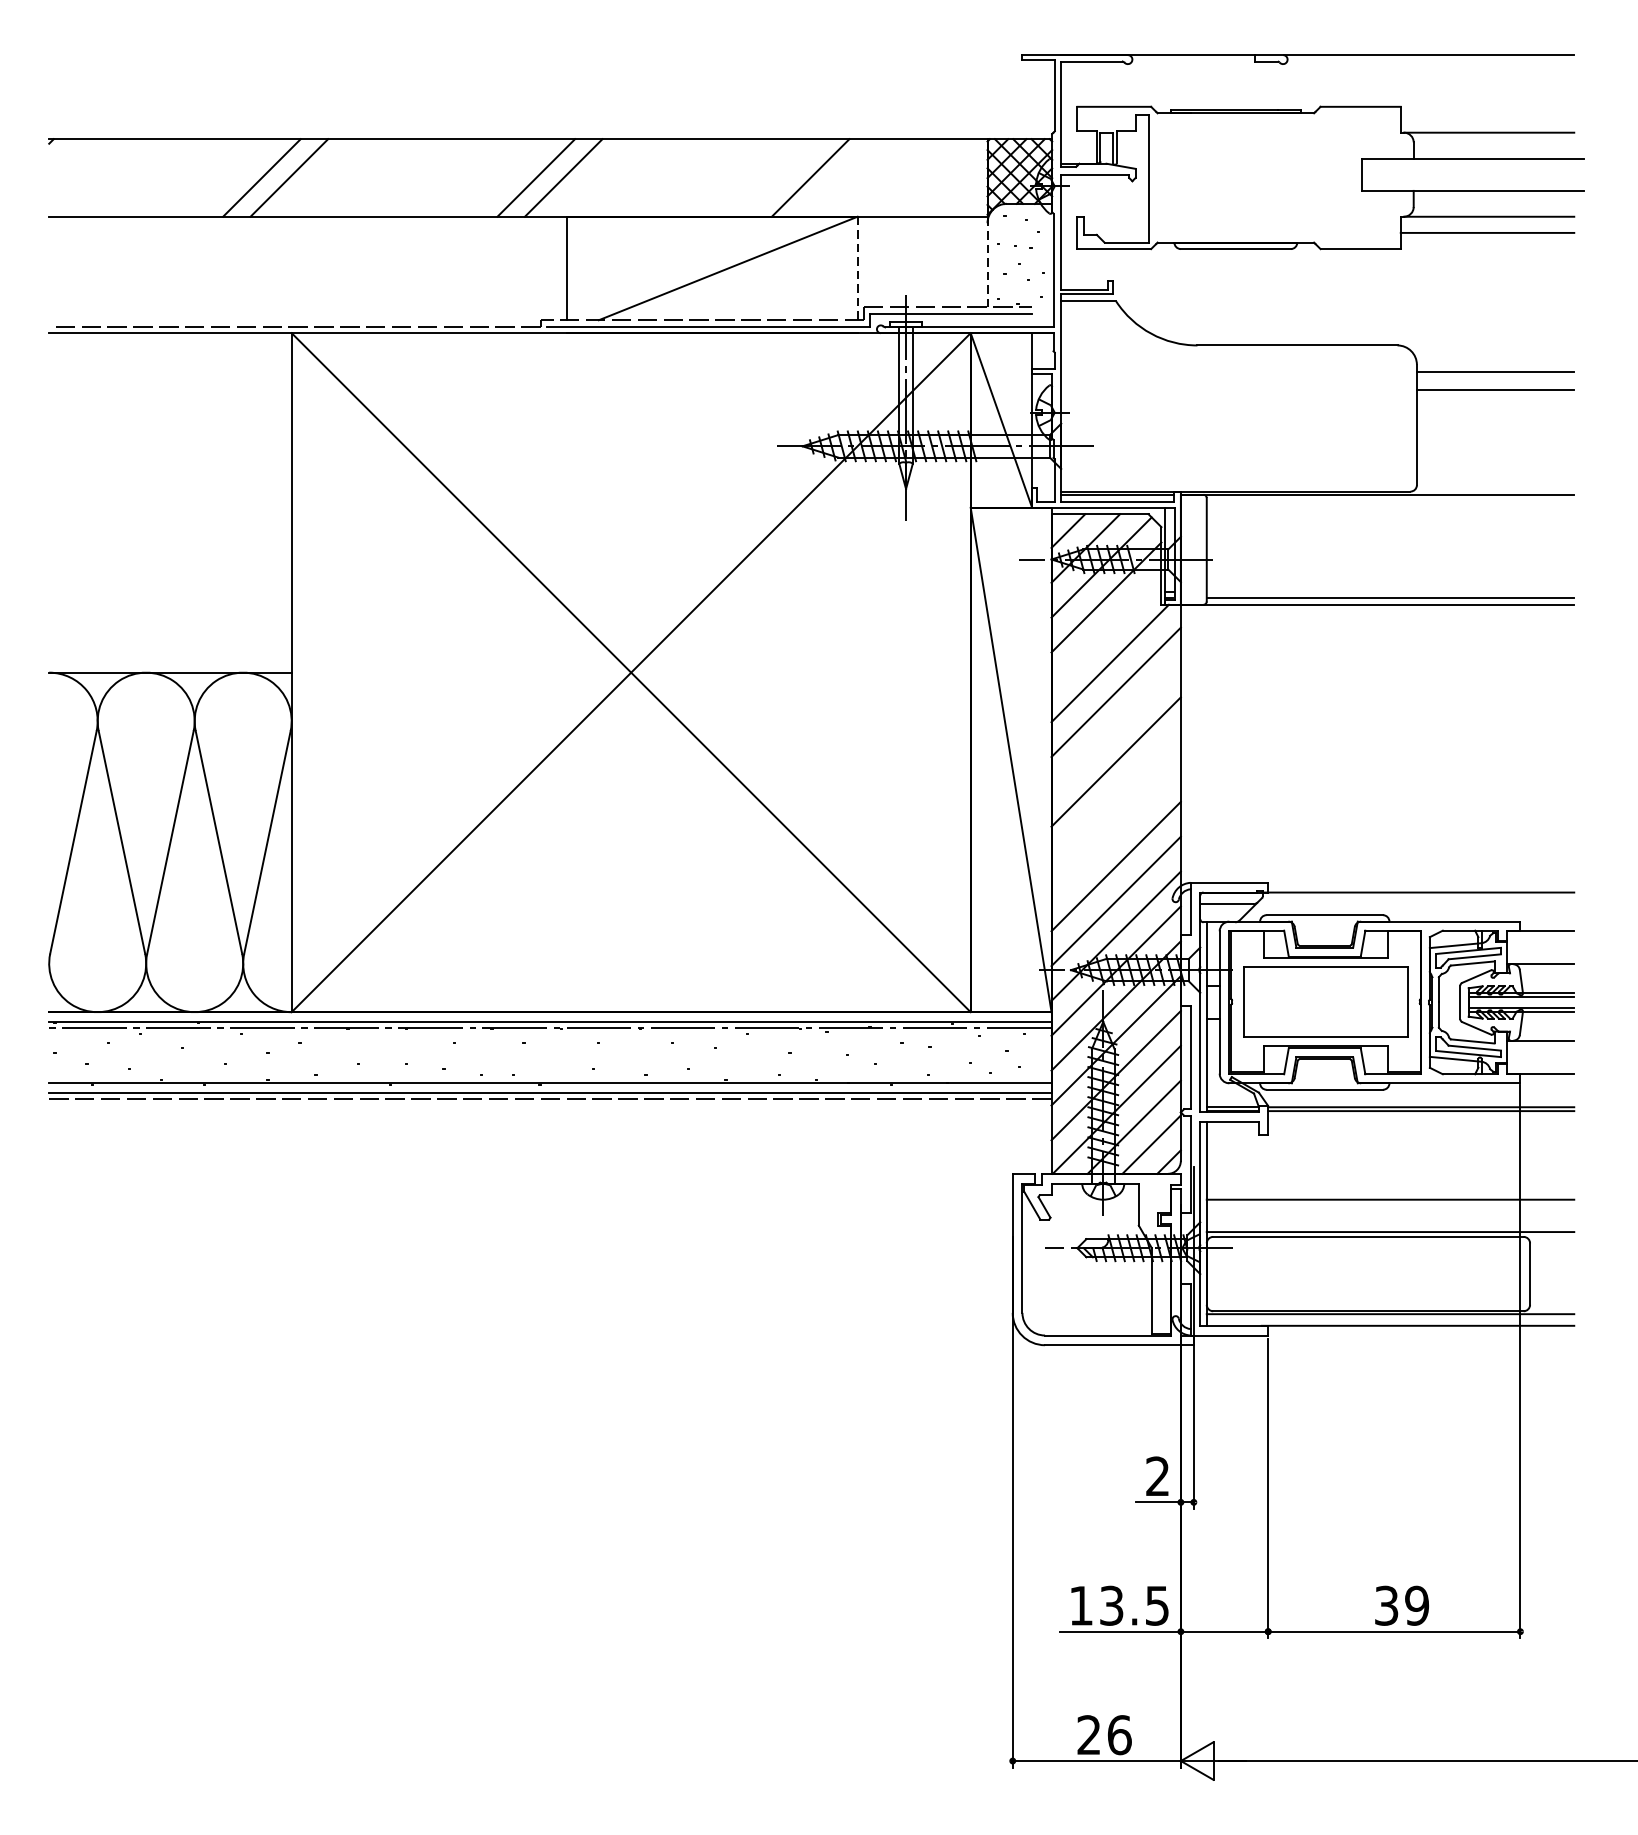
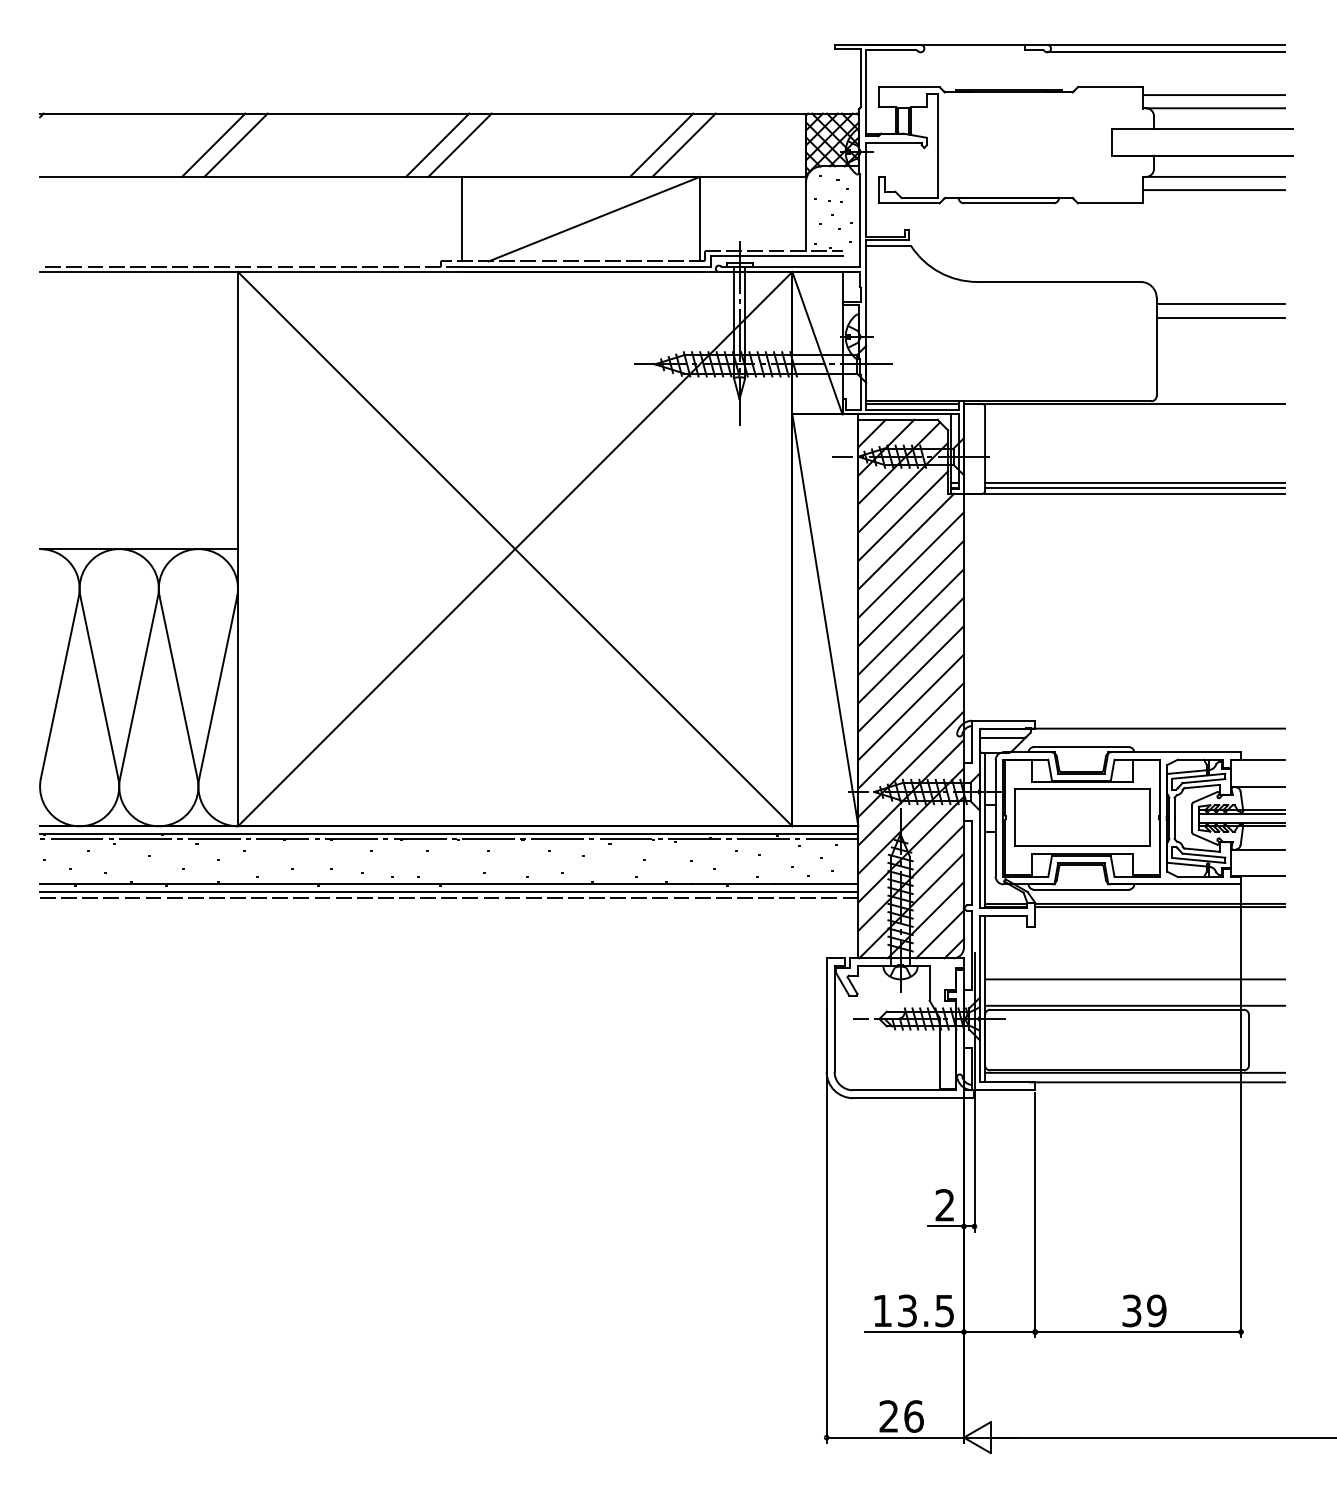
line: (1429, 64) -> (1166, 52), added
line: (1487, 117) -> (1214, 95), added
line: (837, 177) -> (683, 144), added
line: (988, 265) -> (806, 216), dashed -> solid
line: (856, 268) -> (699, 219), dashed -> solid
line: (1391, 592) -> (1135, 483), added
line: (1106, 632) -> (903, 516), added
line: (1115, 727) -> (910, 593), added
line: (1115, 796) -> (910, 650), added
line: (1115, 831) -> (910, 678), added

